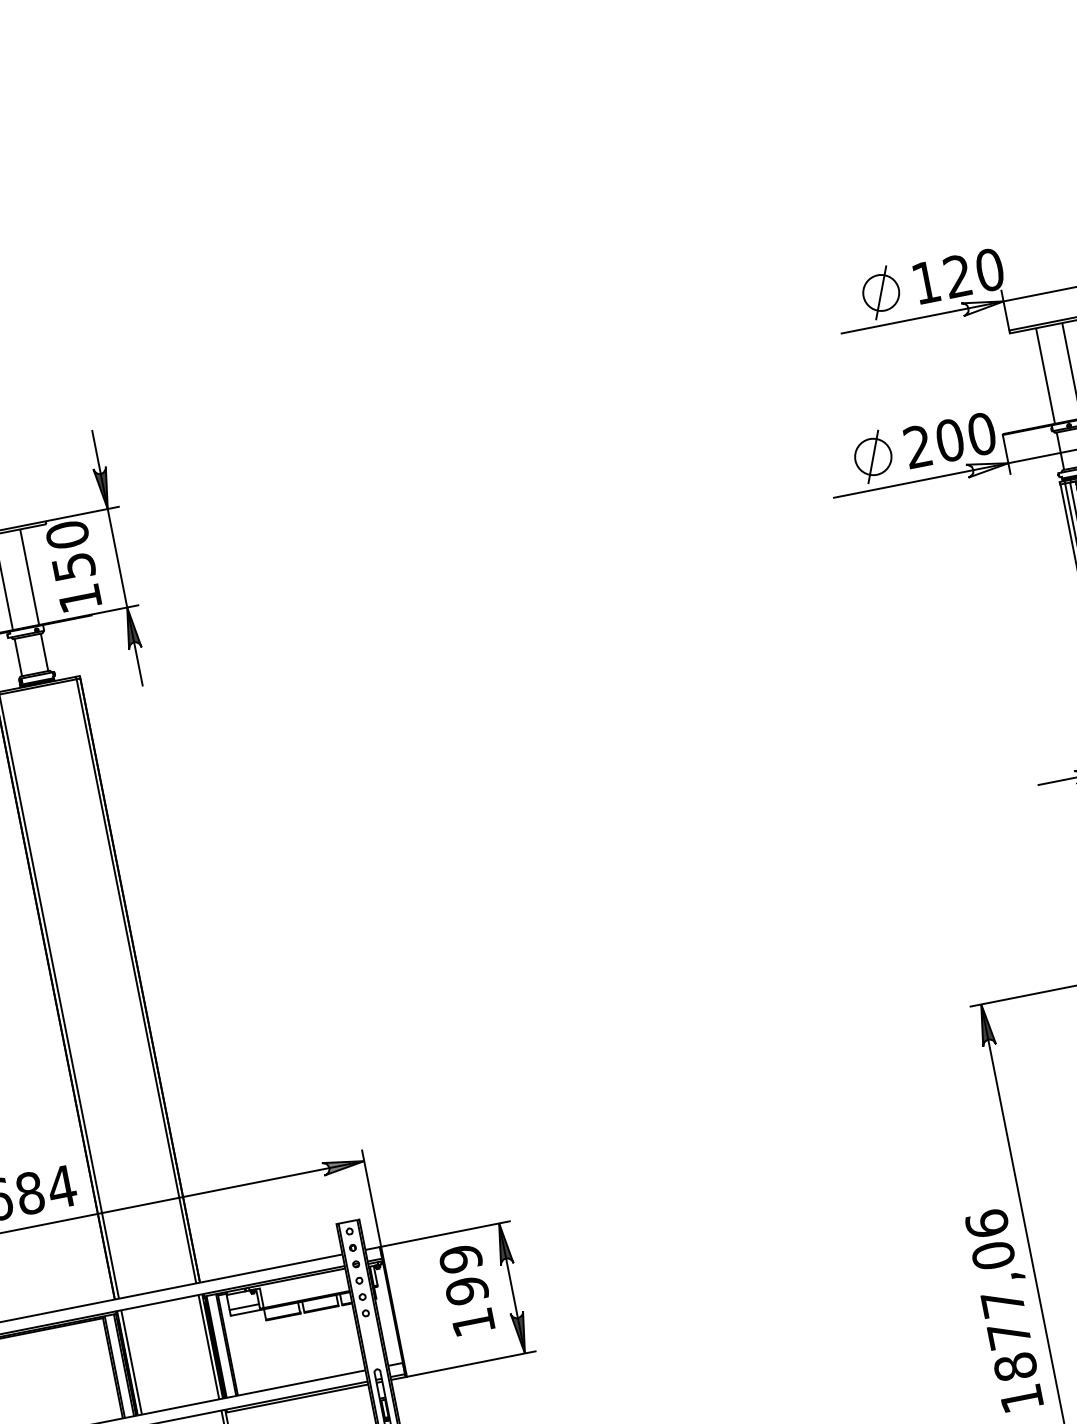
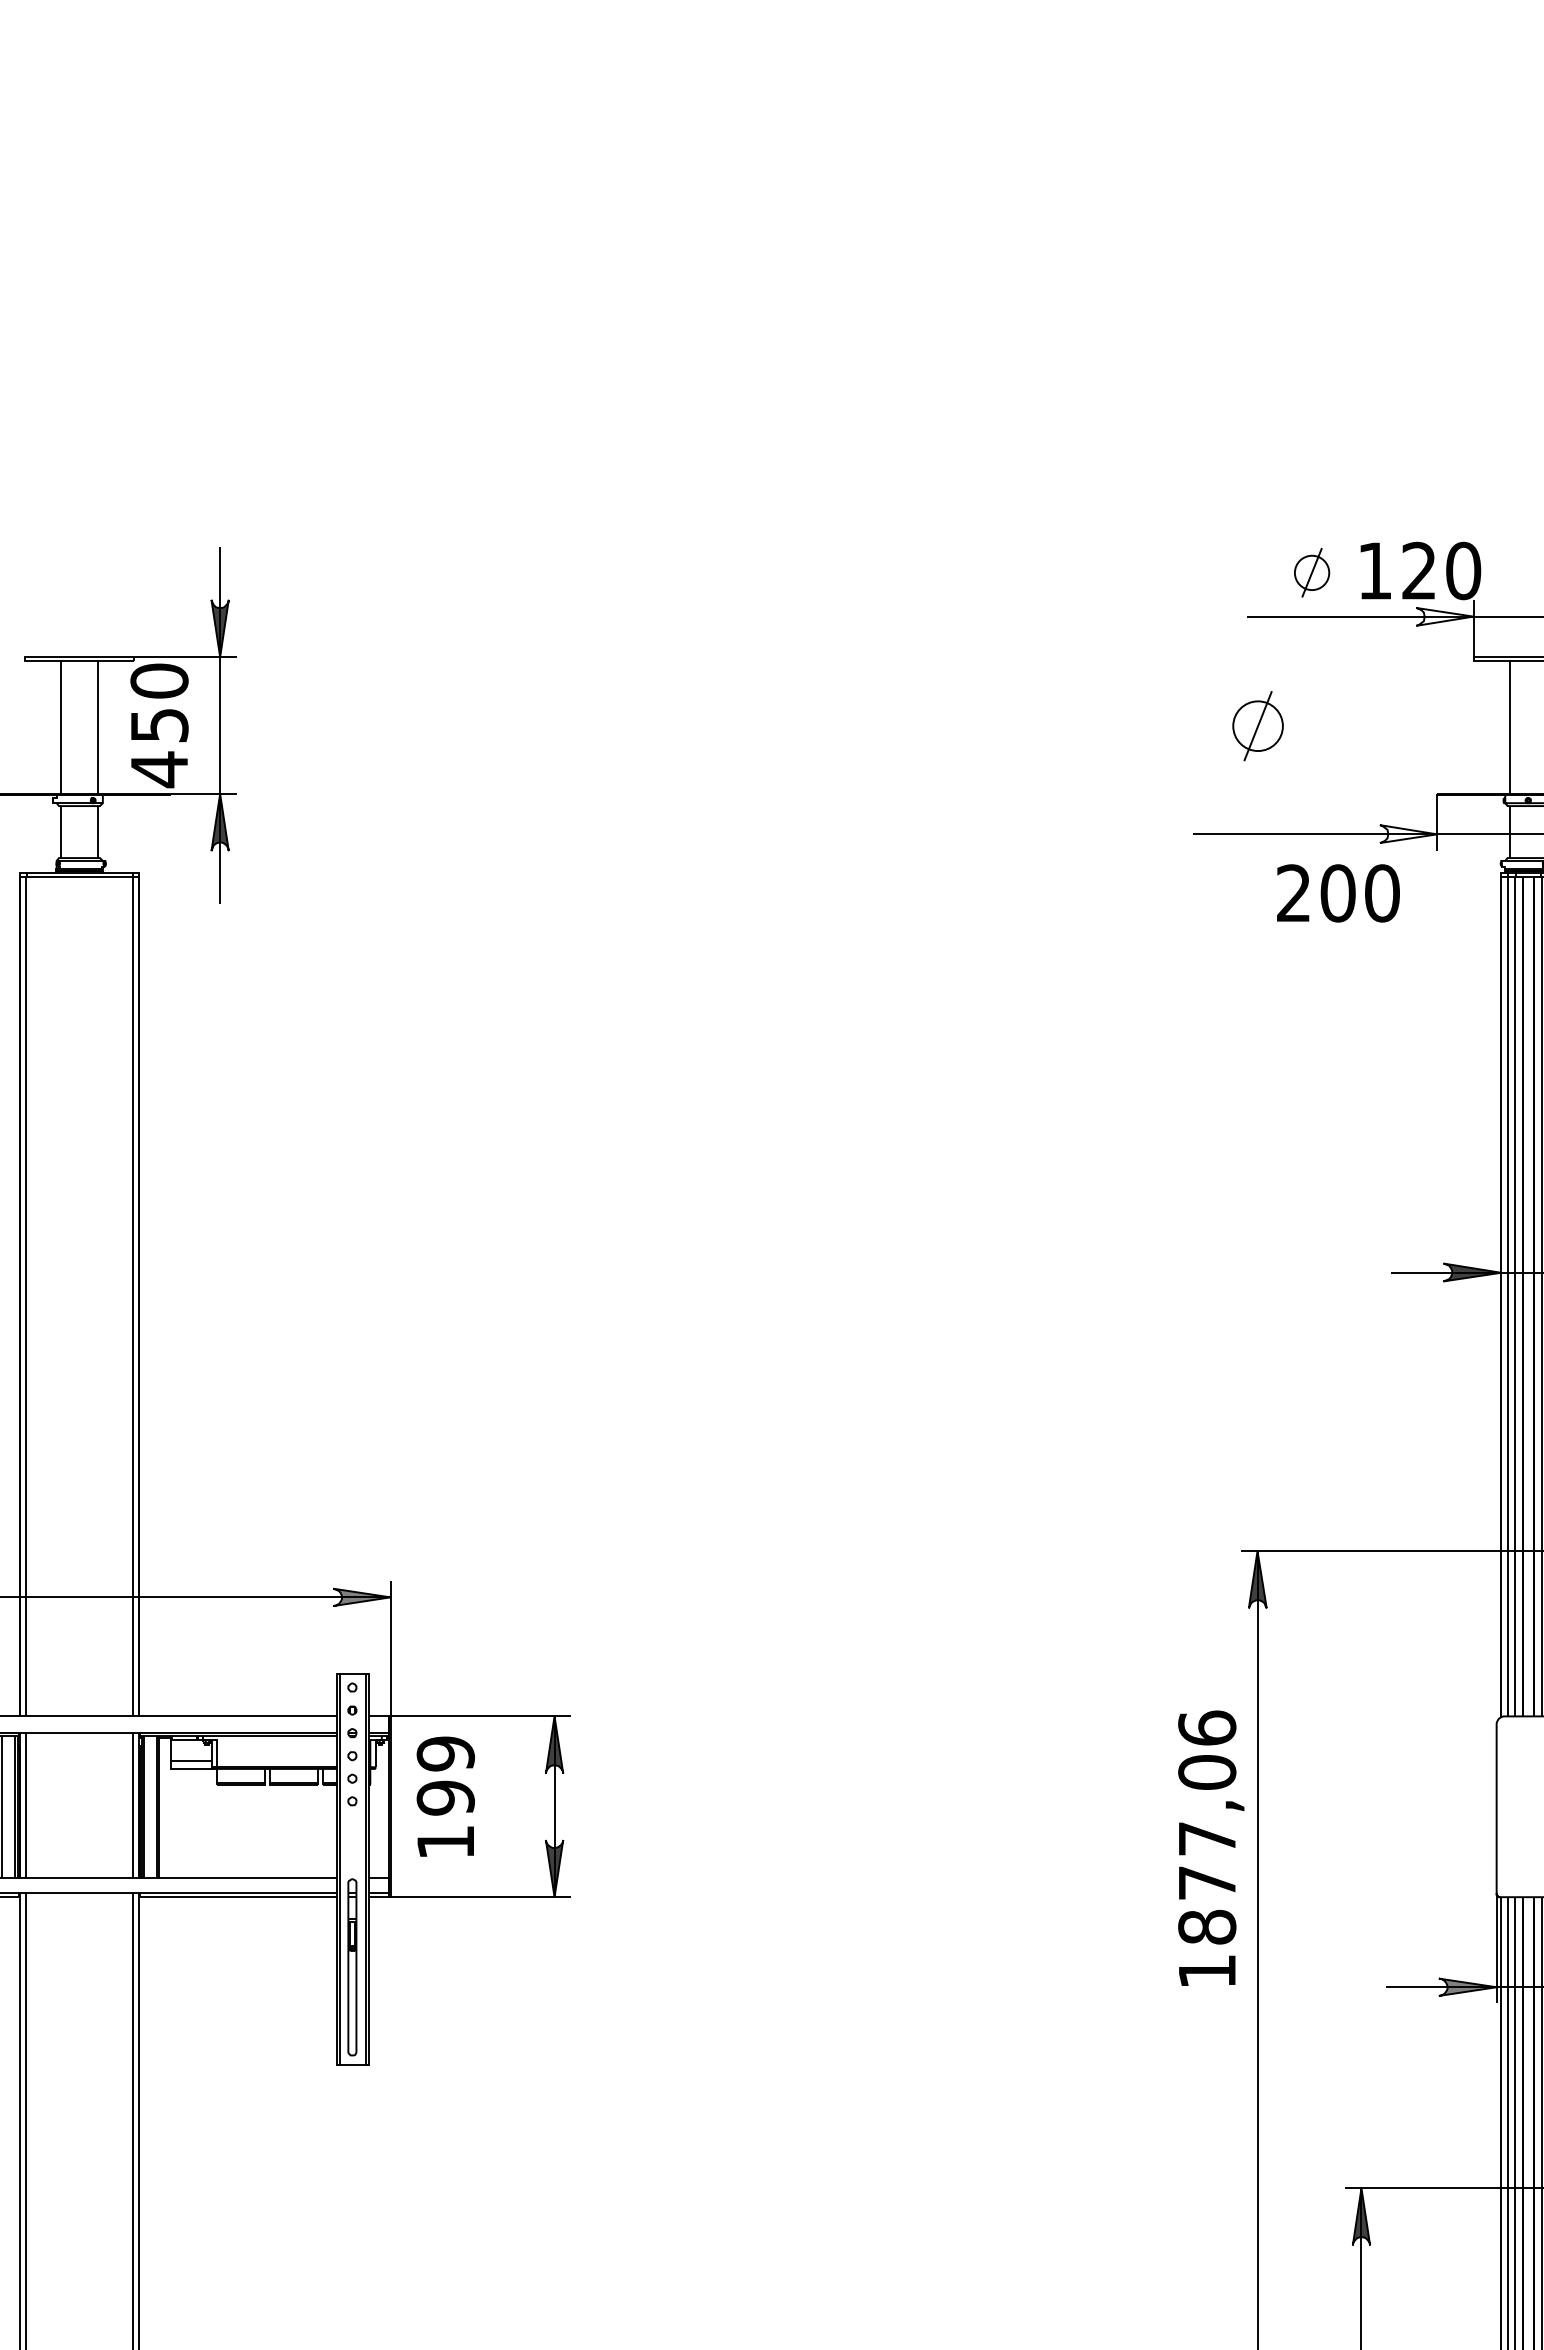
part: (880, 292) -> (1311, 572), size x0.7
text: (950, 440) -> (1338, 893), moved
part: (872, 457) -> (1257, 726), moved
text: (80, 598) -> (159, 769), 150 -> 450
text: (466, 1289) -> (445, 1796), moved
text: (1007, 1309) -> (1211, 1847), moved

